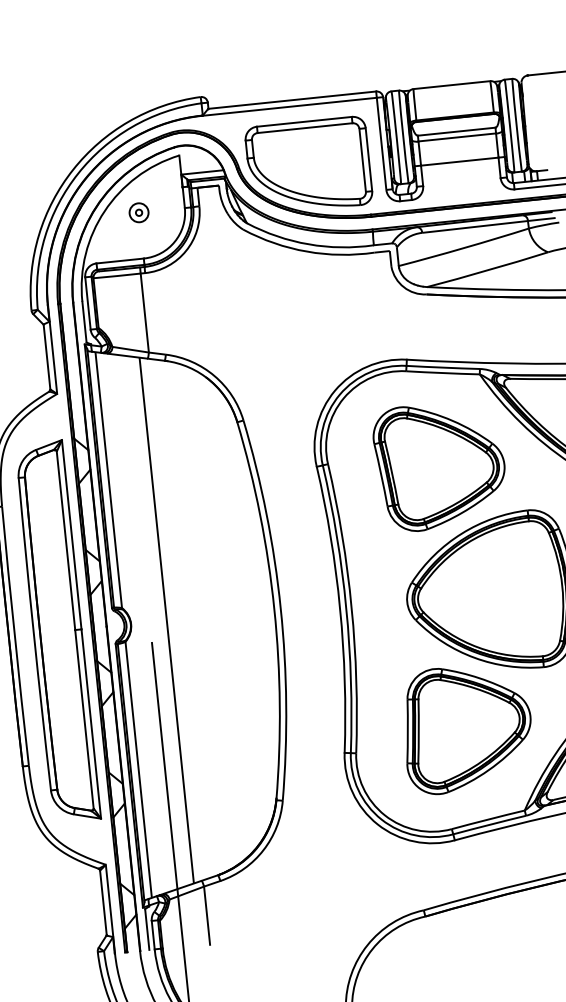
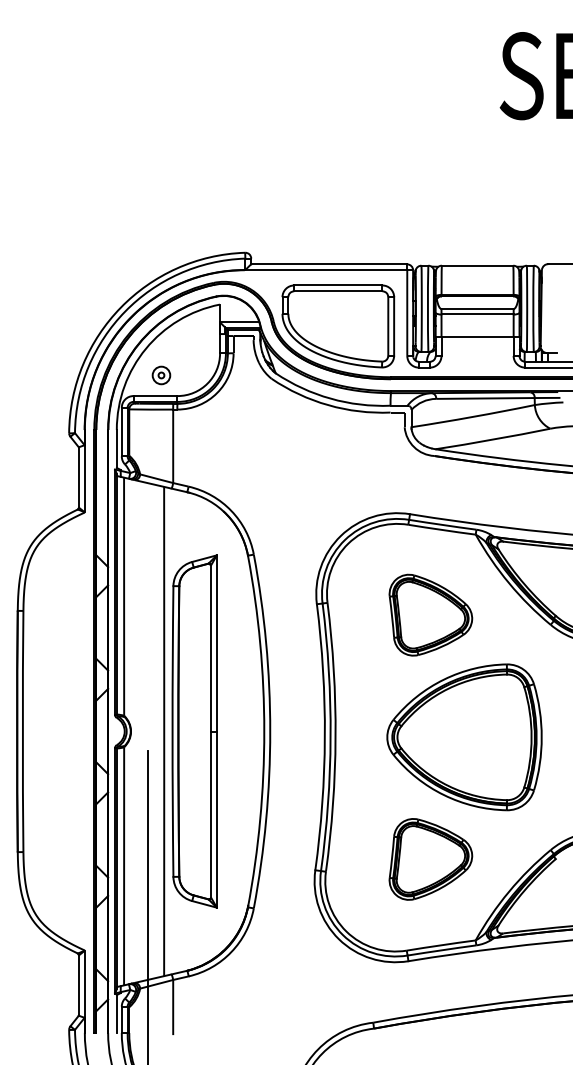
part: (139, 212) -> (161, 375), moved
part: (440, 465) -> (430, 614), size x0.7
part: (57, 631) -> (194, 731), moved
part: (467, 728) -> (430, 859), size x0.7

